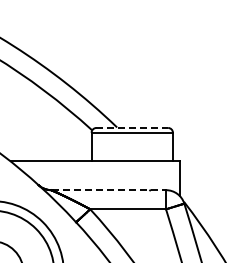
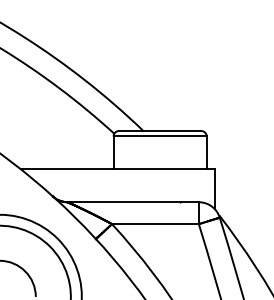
line: (132, 127) -> (160, 130), dashed -> solid
line: (109, 190) -> (134, 202), dashed -> solid

